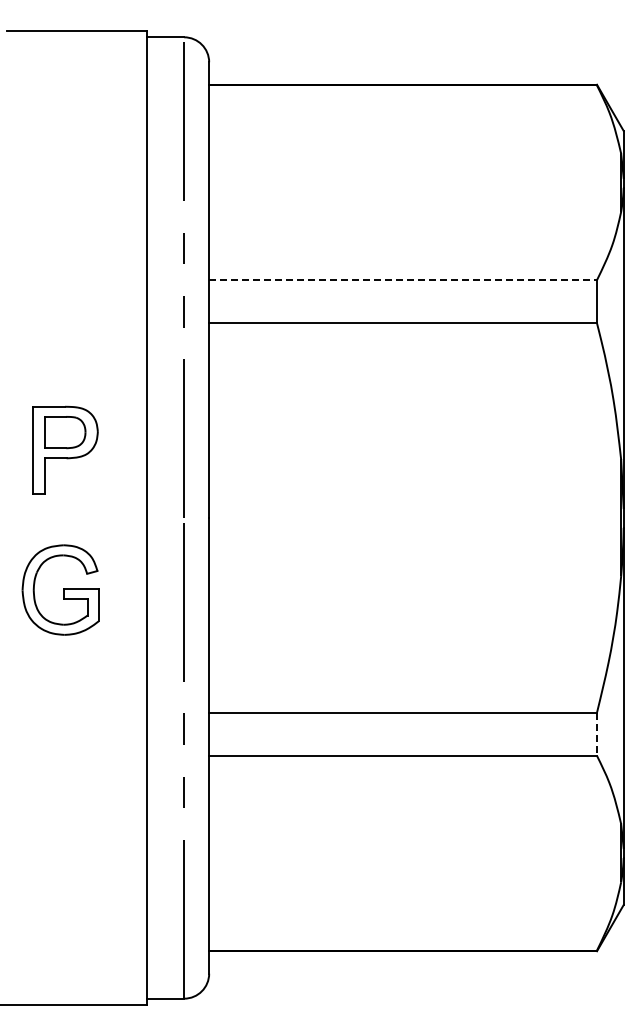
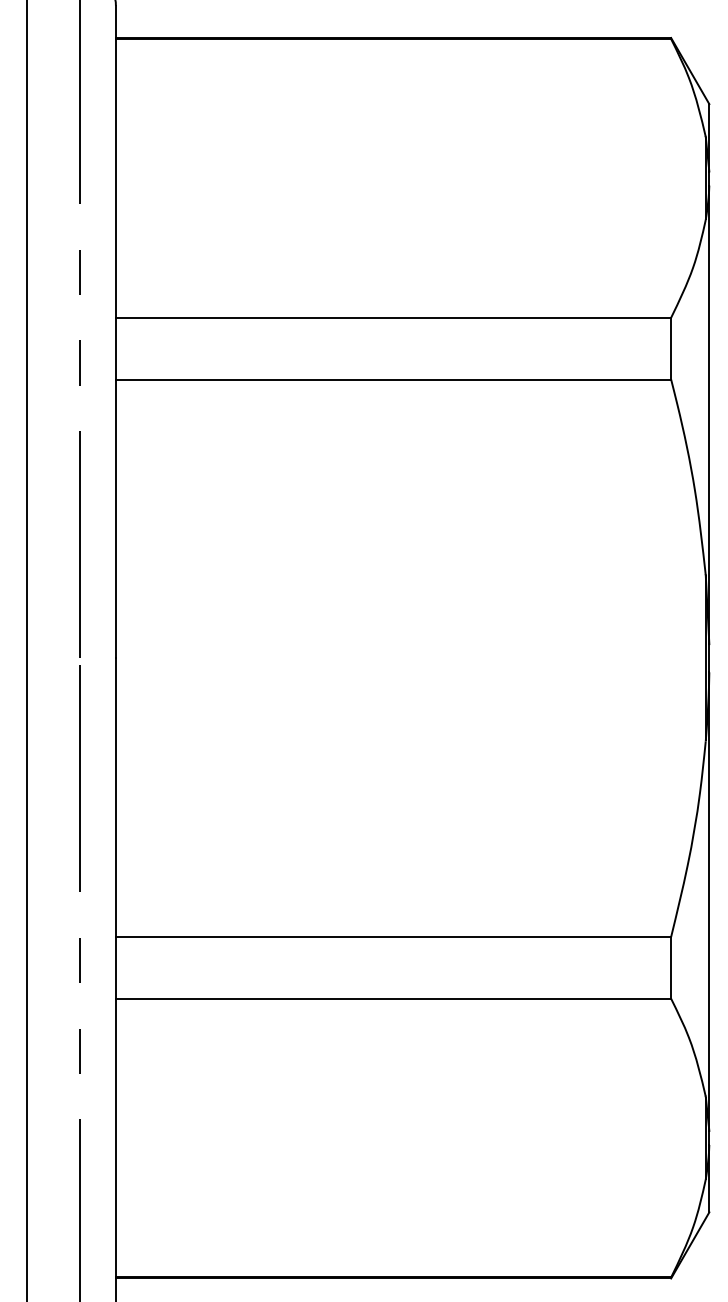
line: (403, 280) -> (394, 318), dashed -> solid
line: (597, 734) -> (671, 968), dashed -> solid

